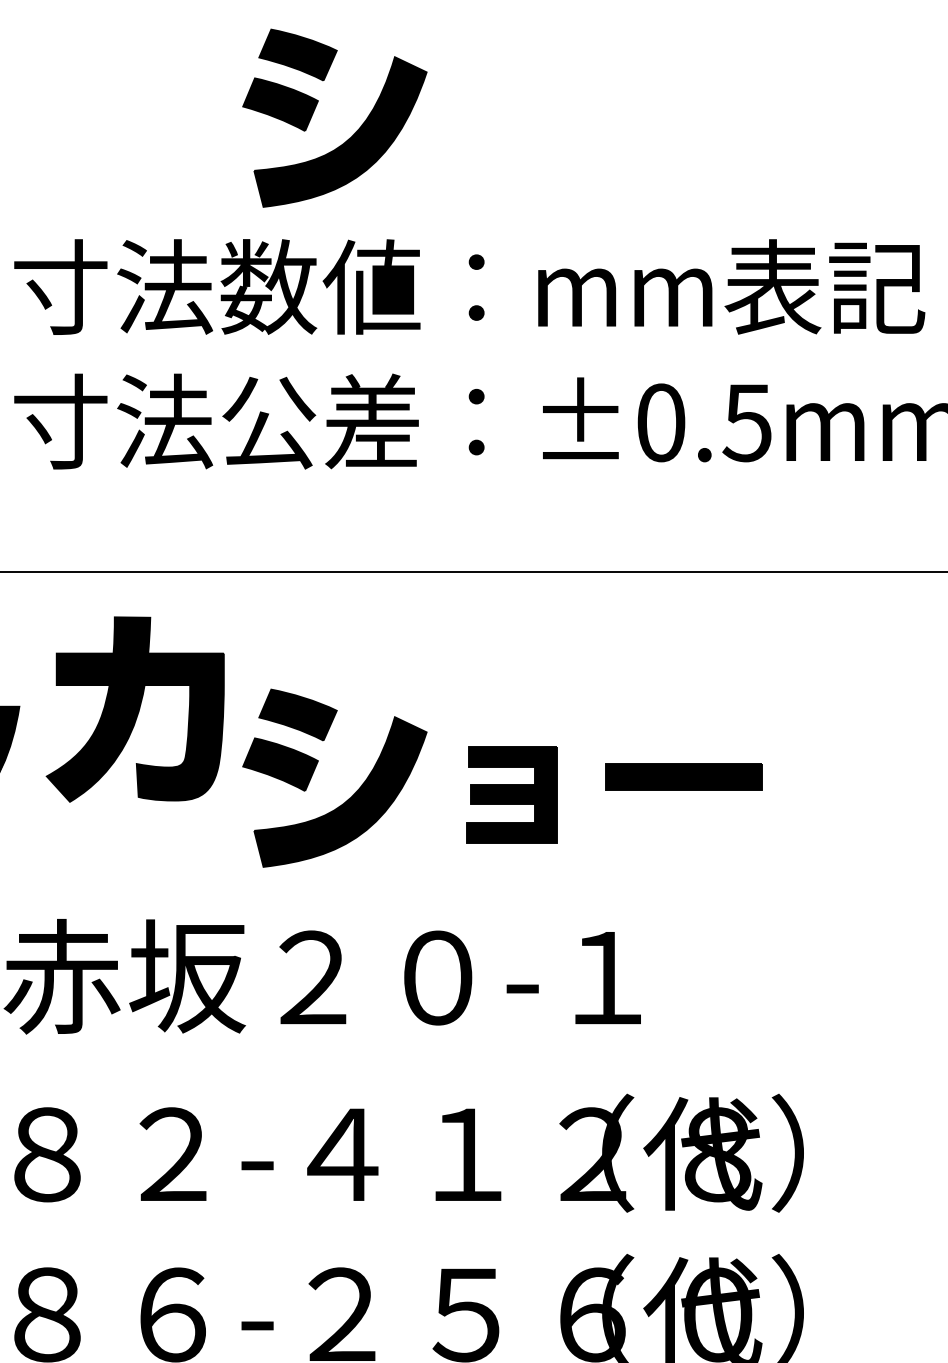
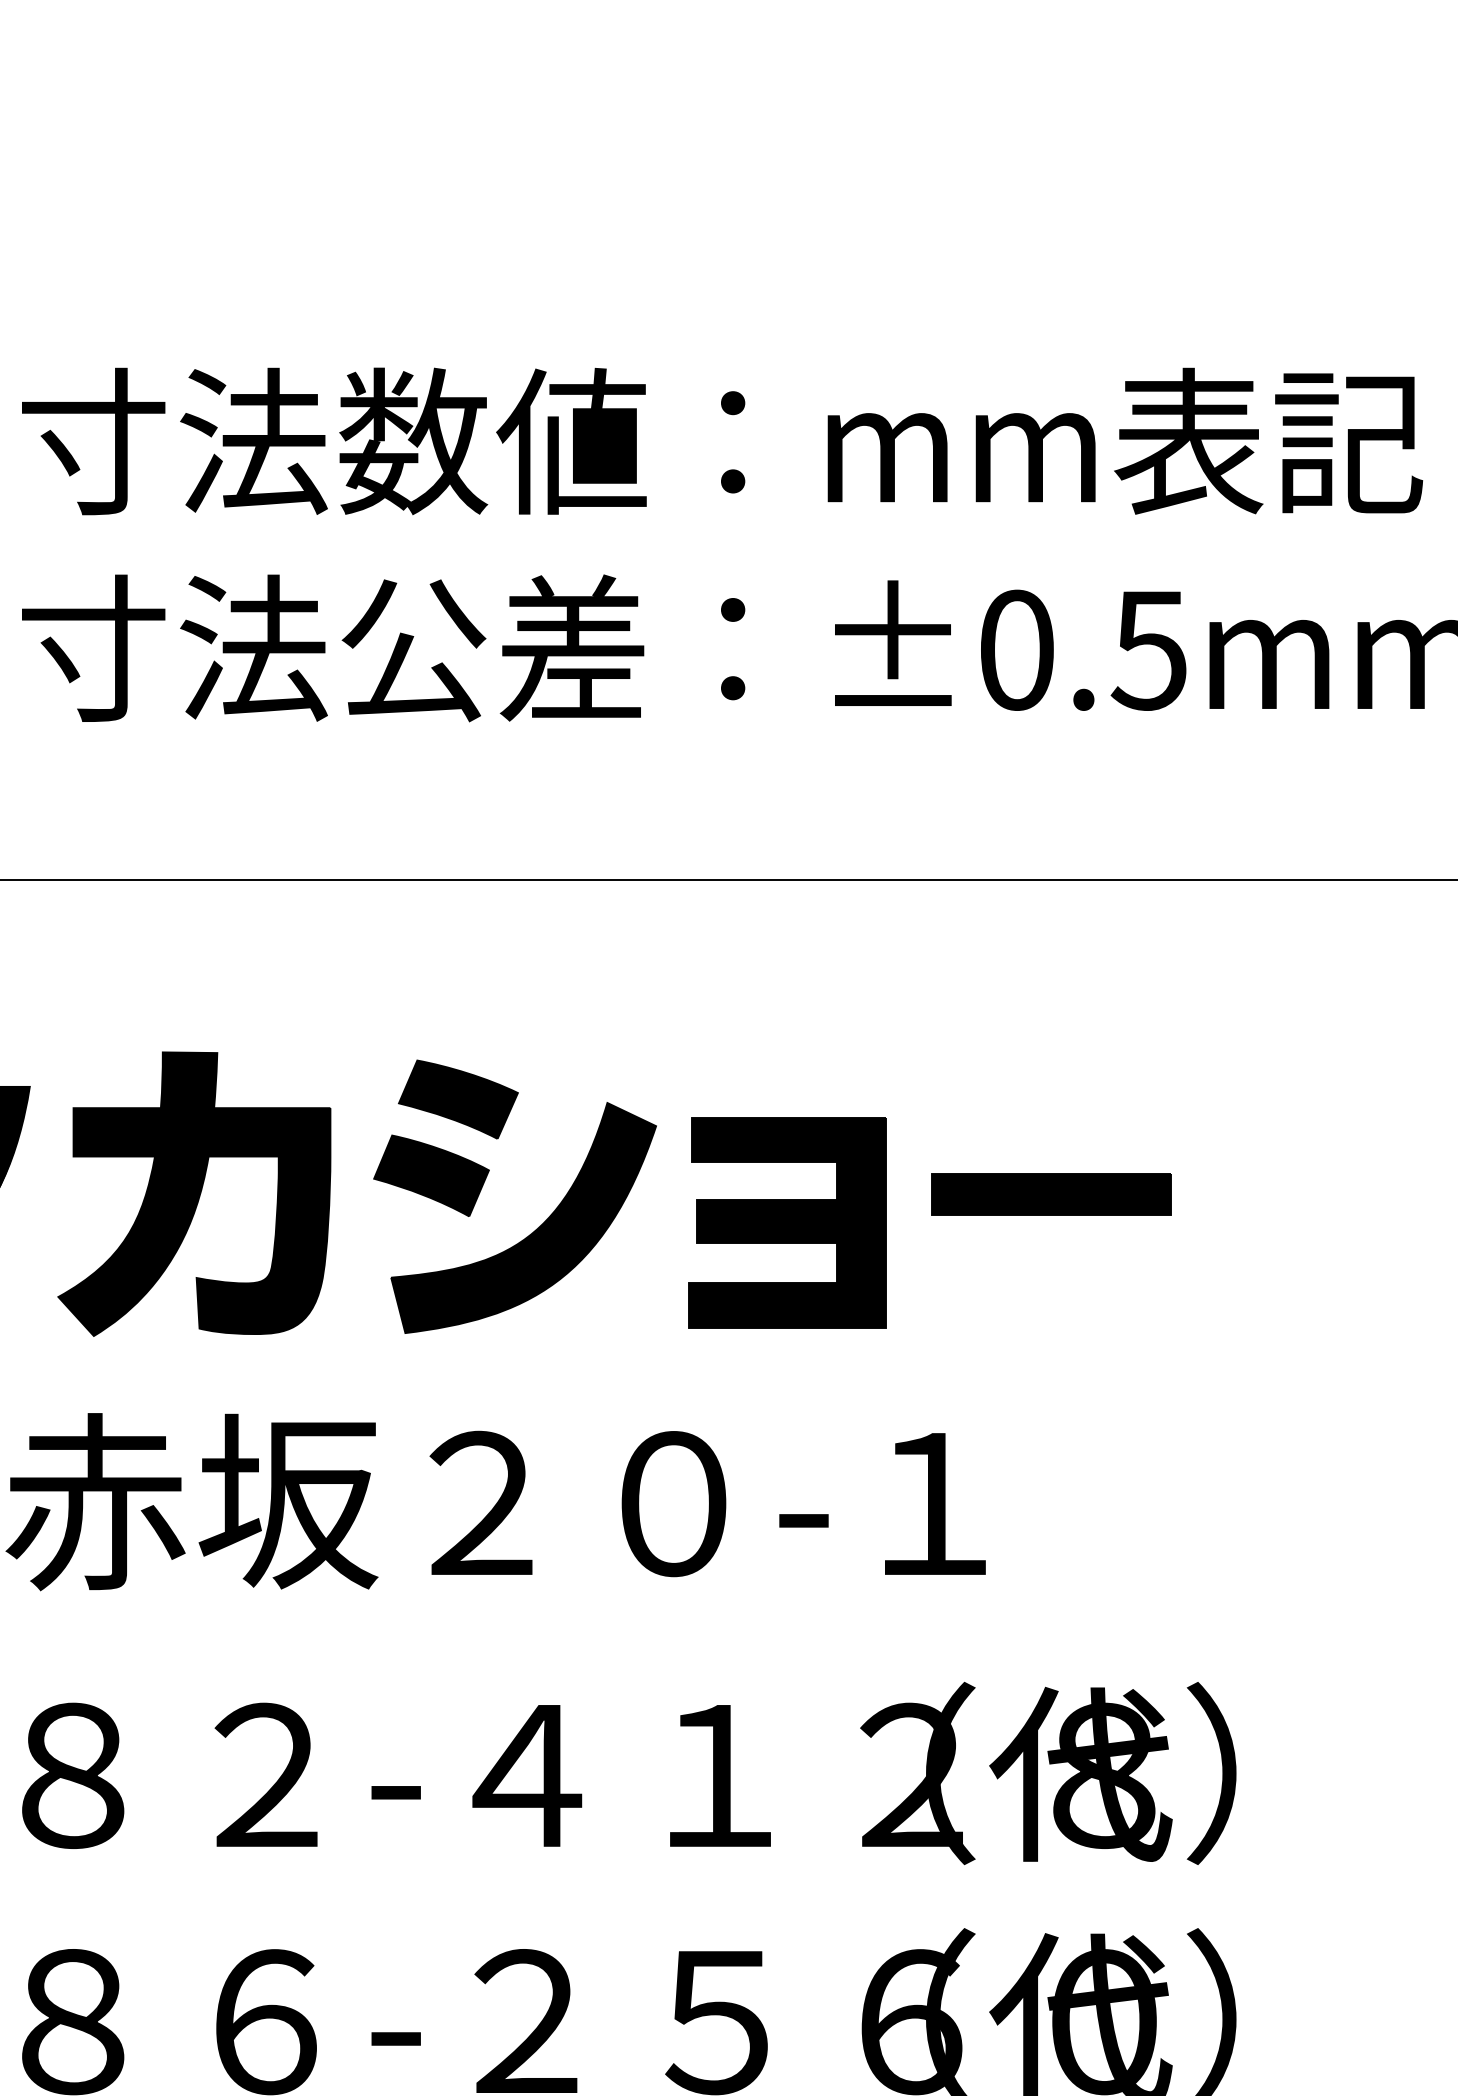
part: (316, 107) -> (486, 165), removed
part: (134, 709) -> (193, 1194), moved
part: (511, 794) -> (786, 1221), size x1.43

